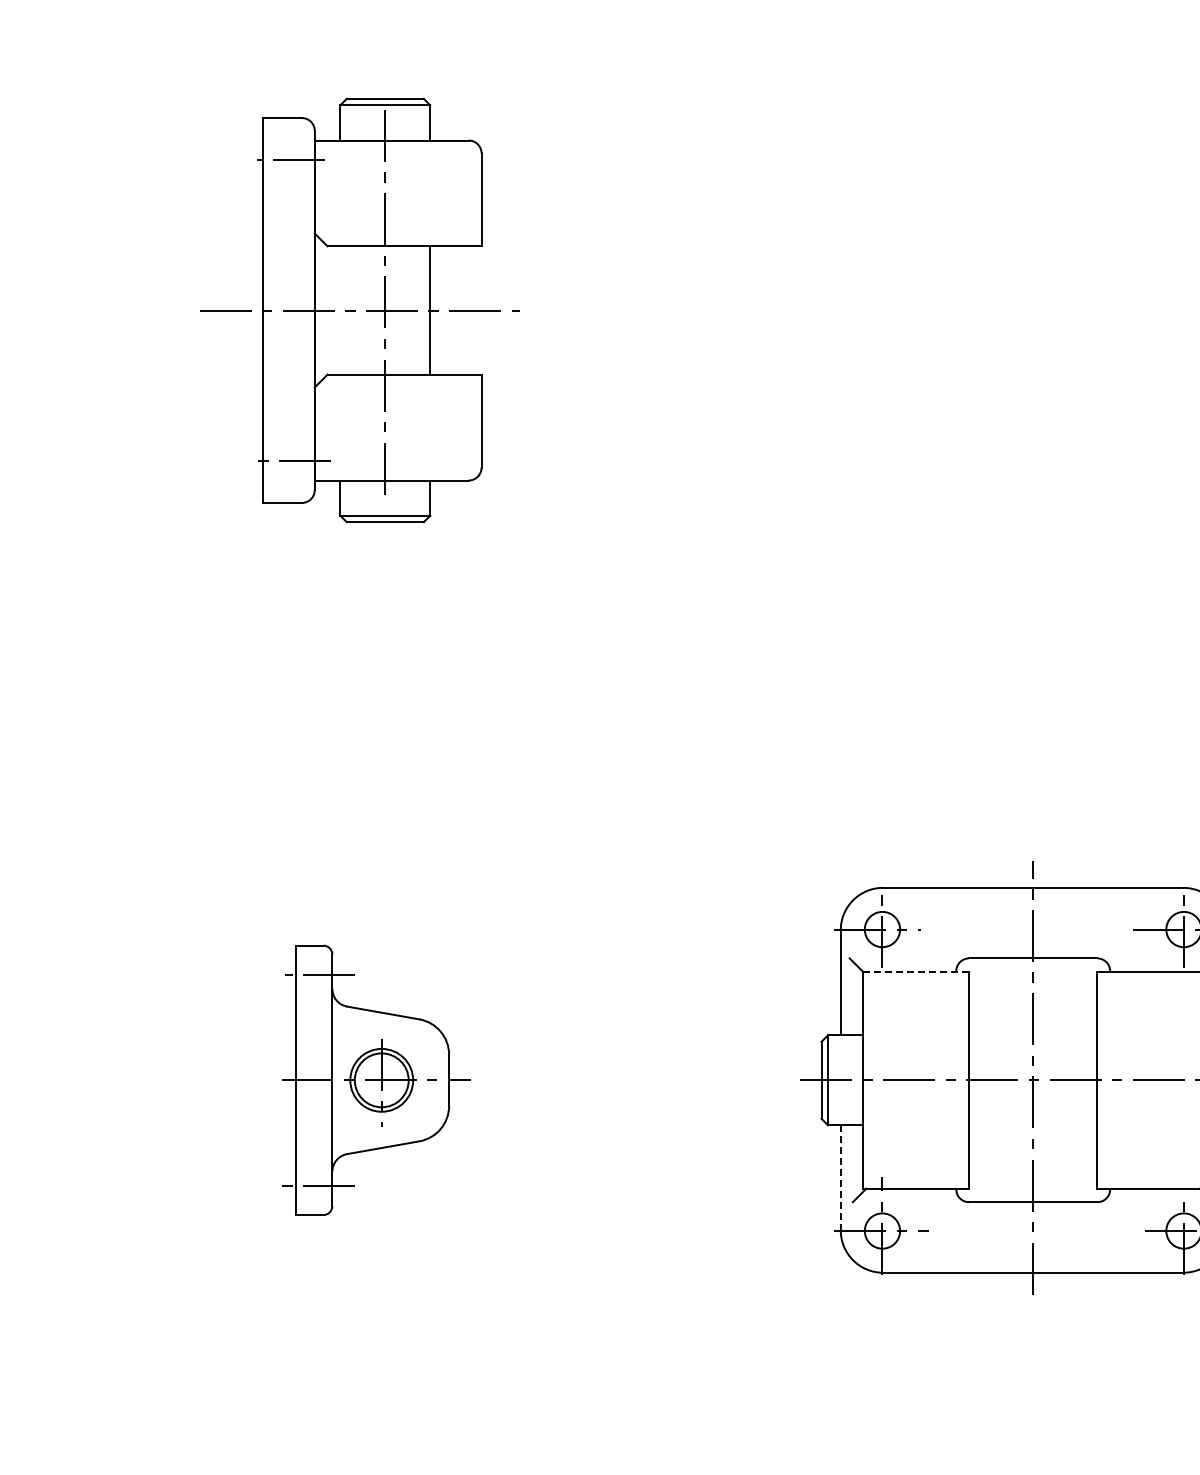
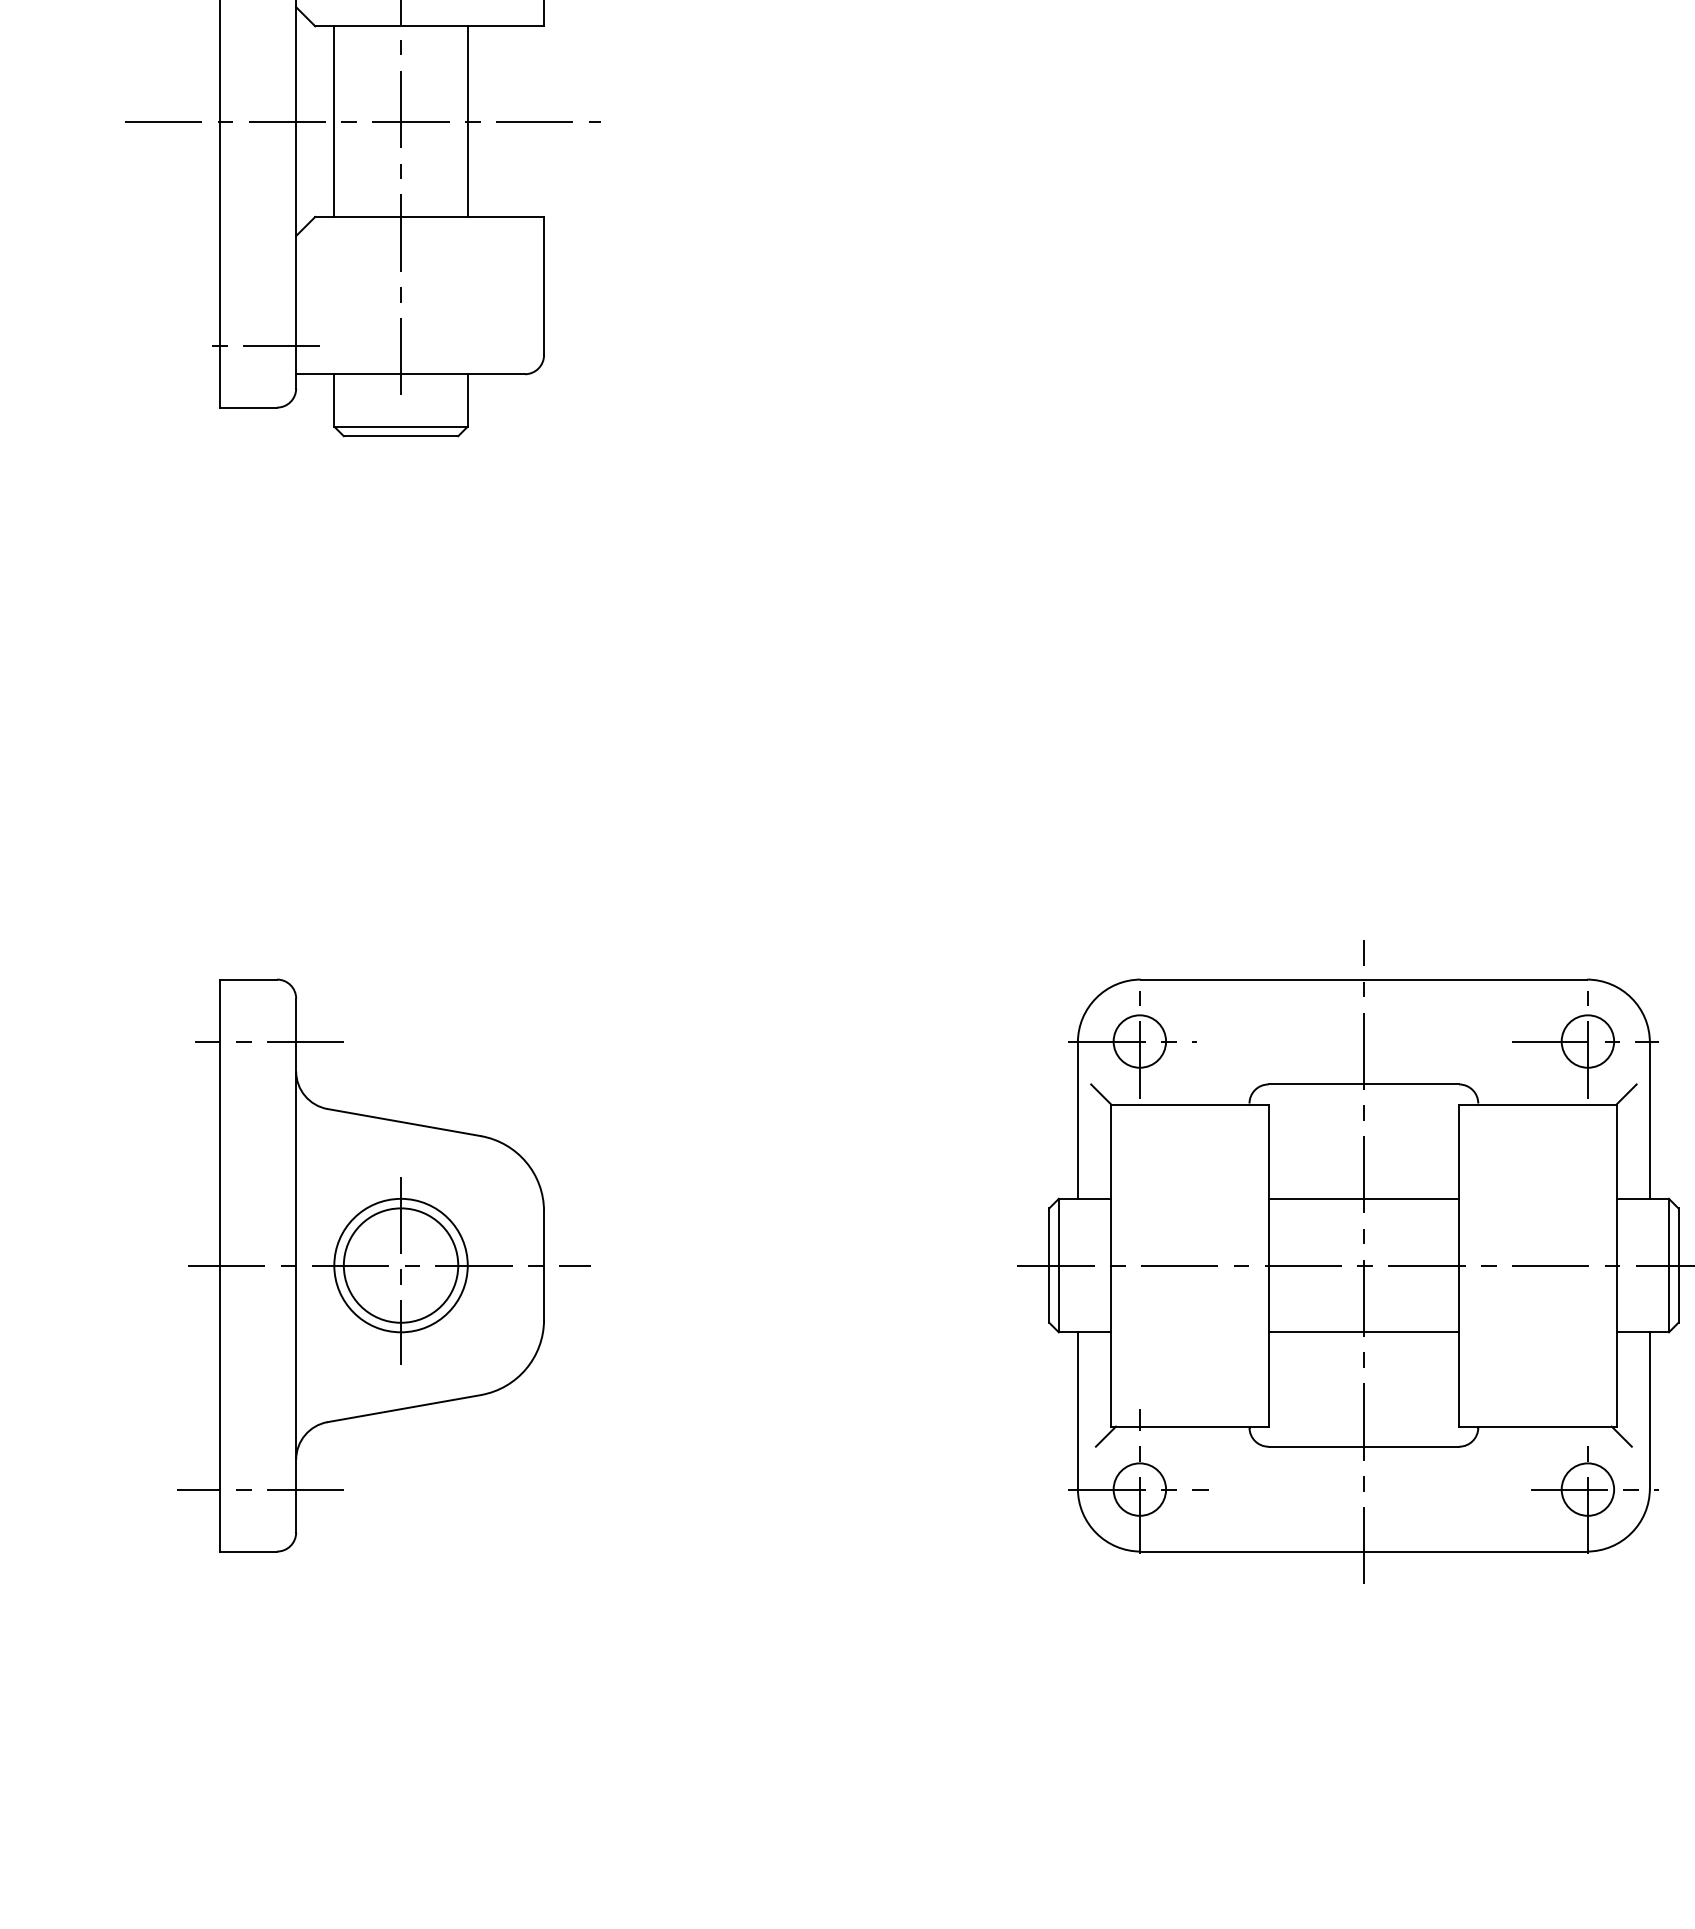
line: (340, 310) -> (334, 121), added
line: (916, 971) -> (1190, 1103), dashed -> solid
line: (1033, 1035) -> (1364, 1199), added
part: (373, 1080) -> (383, 1265), size x1.43
line: (1033, 1125) -> (1364, 1332), added
line: (840, 1177) -> (1077, 1410), dashed -> solid

